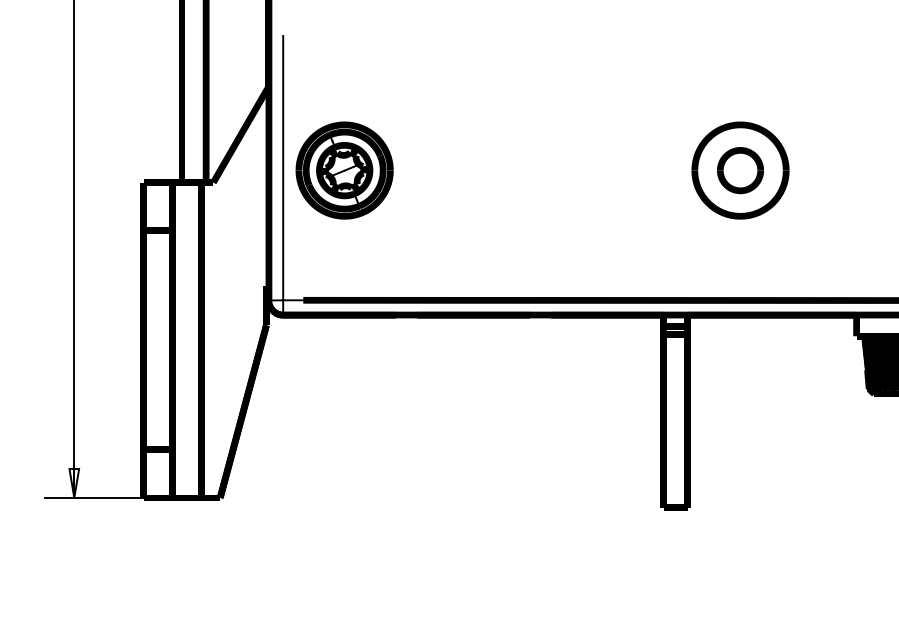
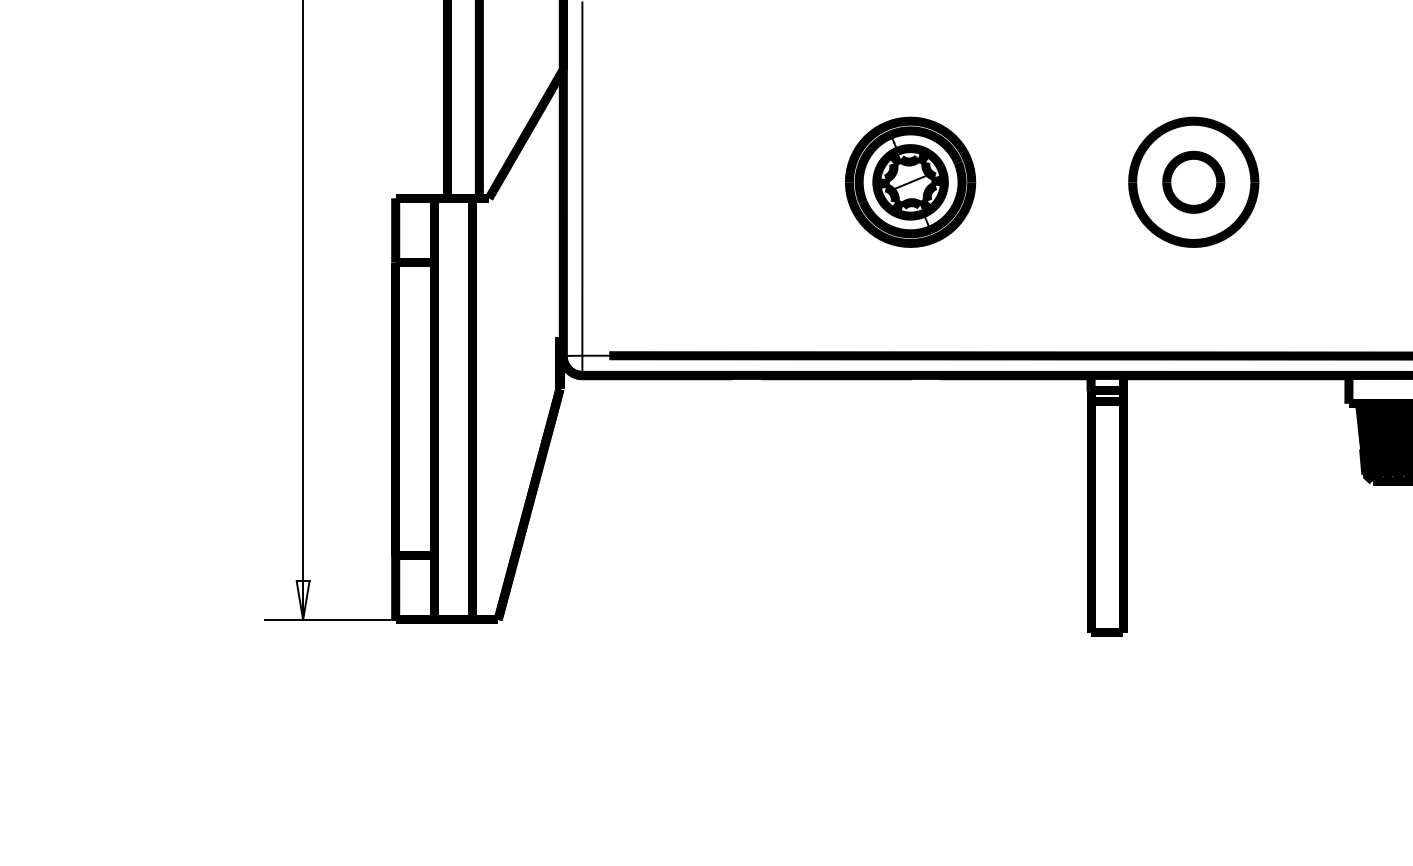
part: (344, 169) -> (910, 181), moved

